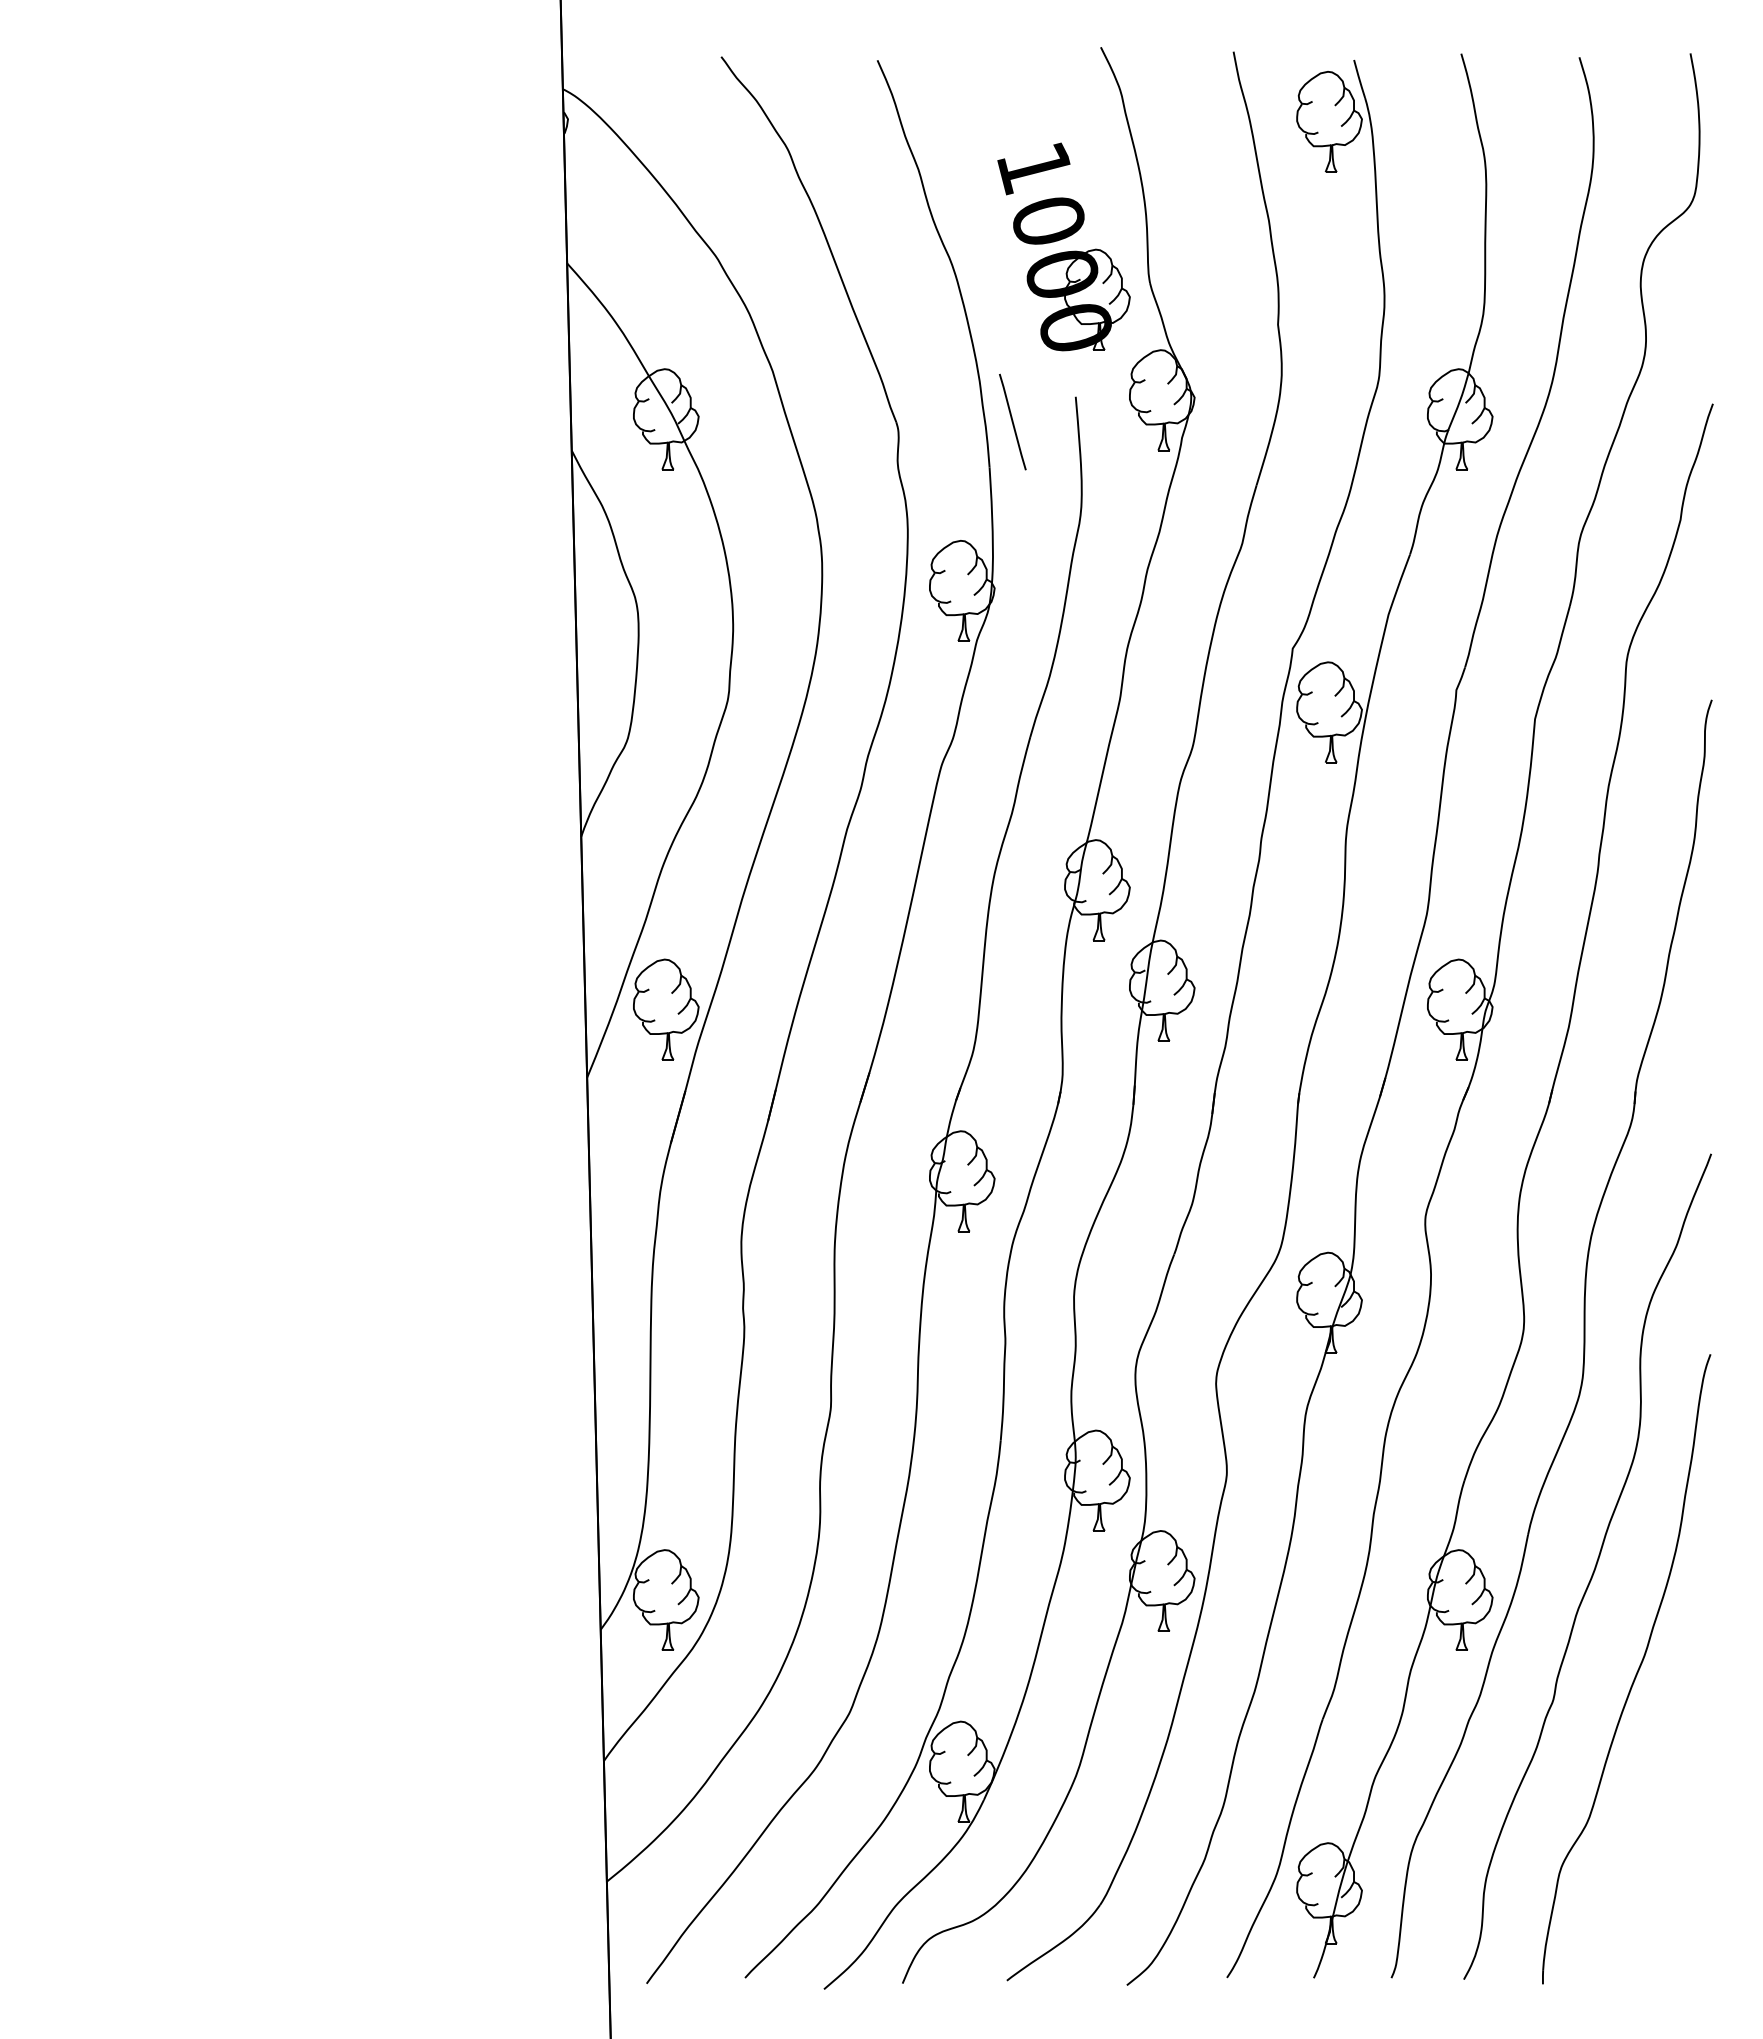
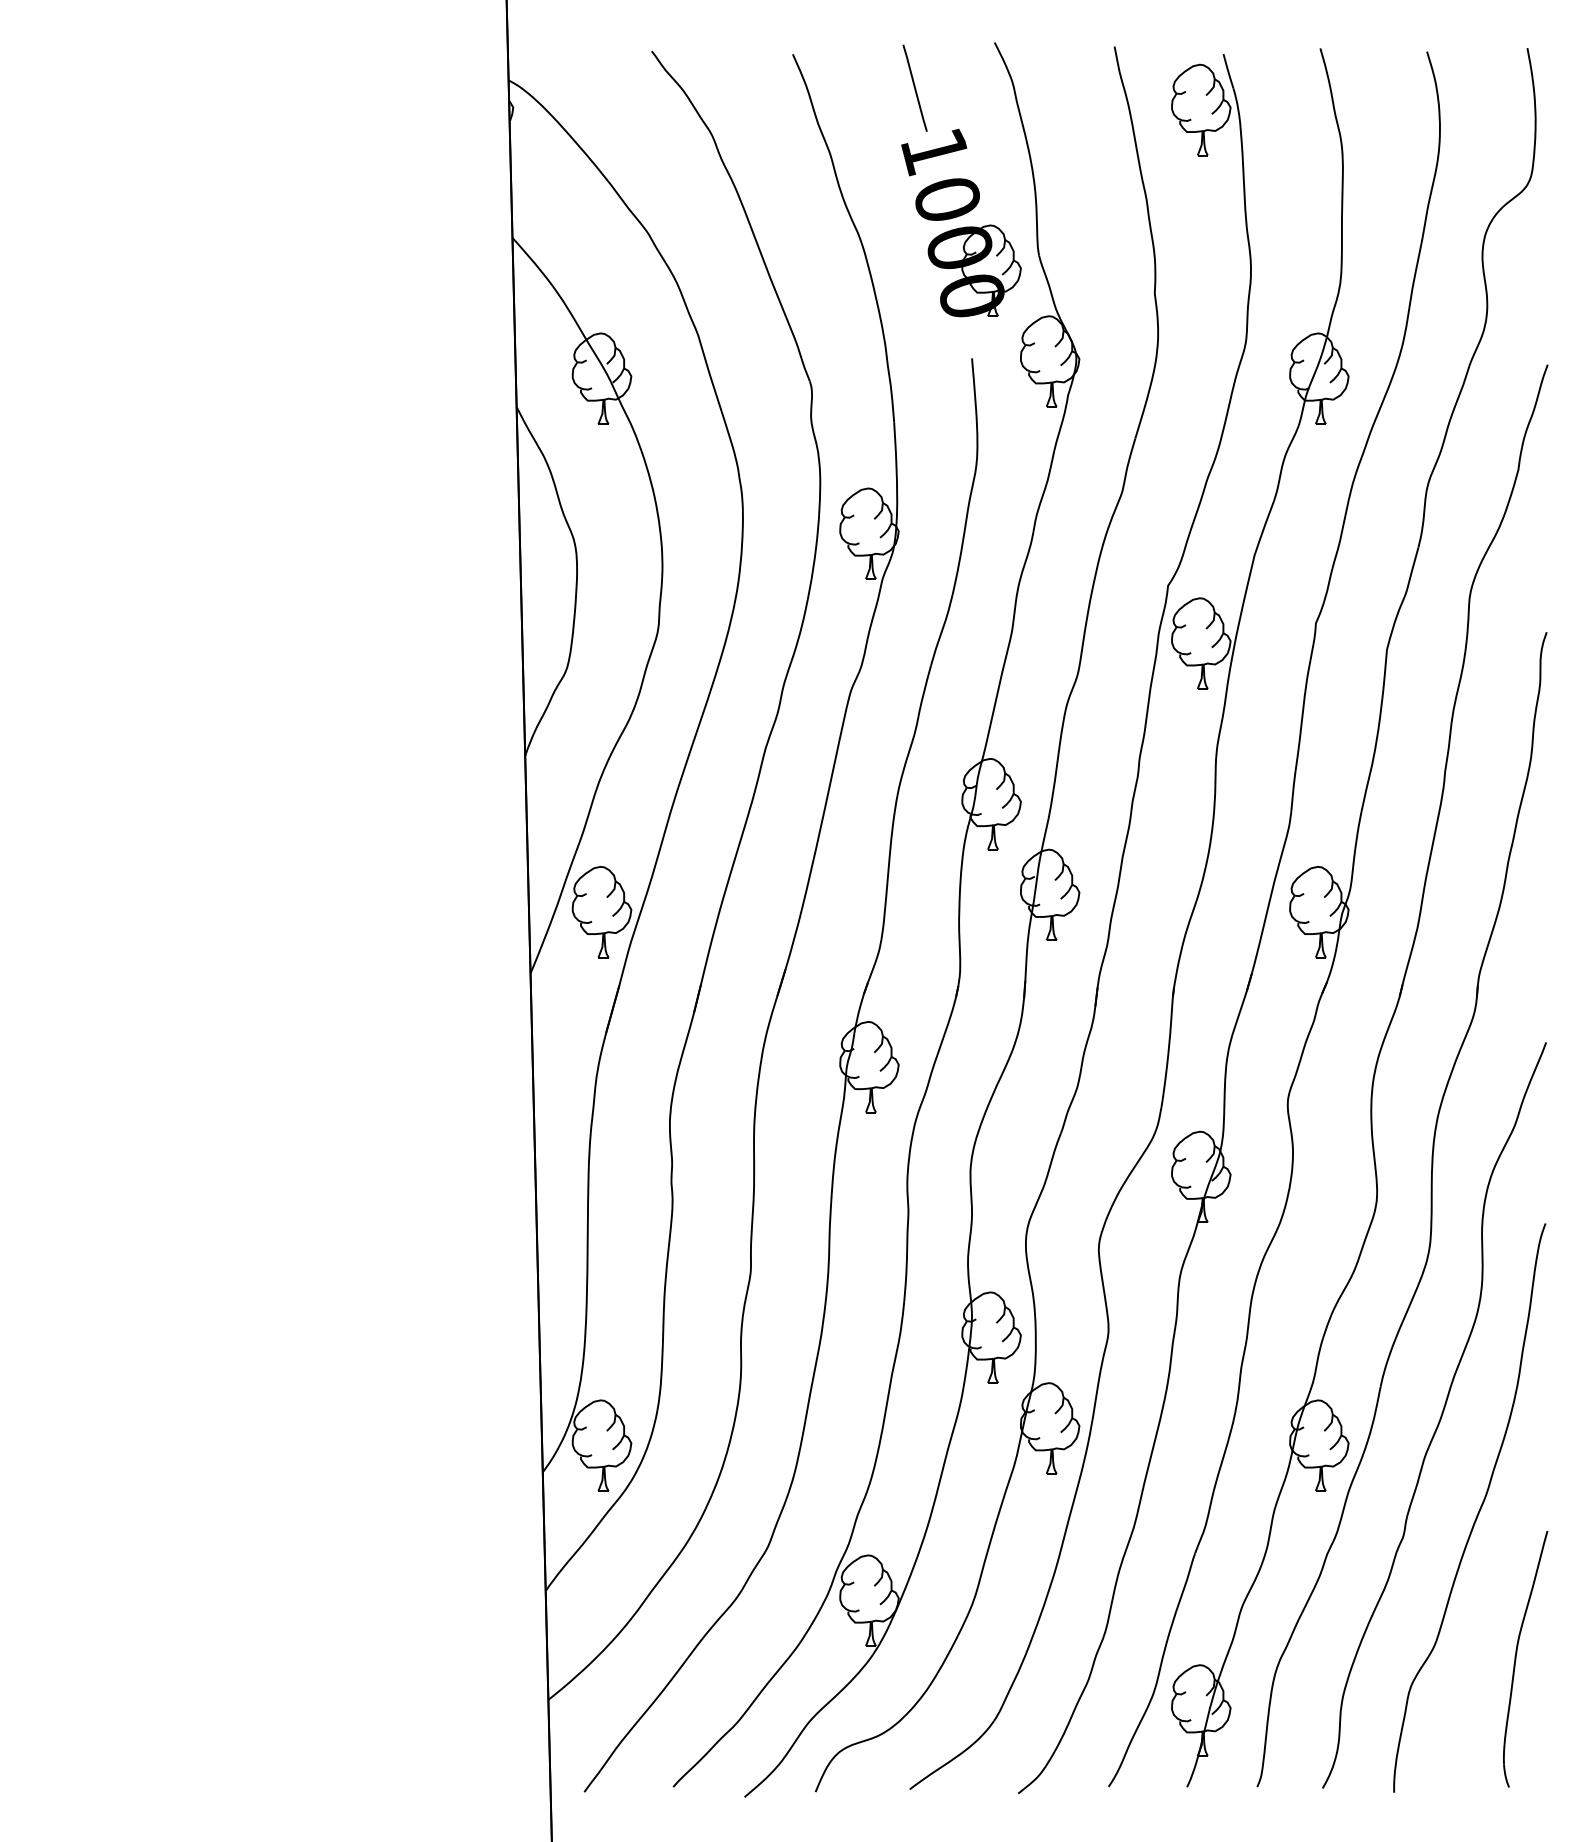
line: (1012, 421) -> (914, 87), moved
part: (1678, 1836) -> (1516, 1659), added

